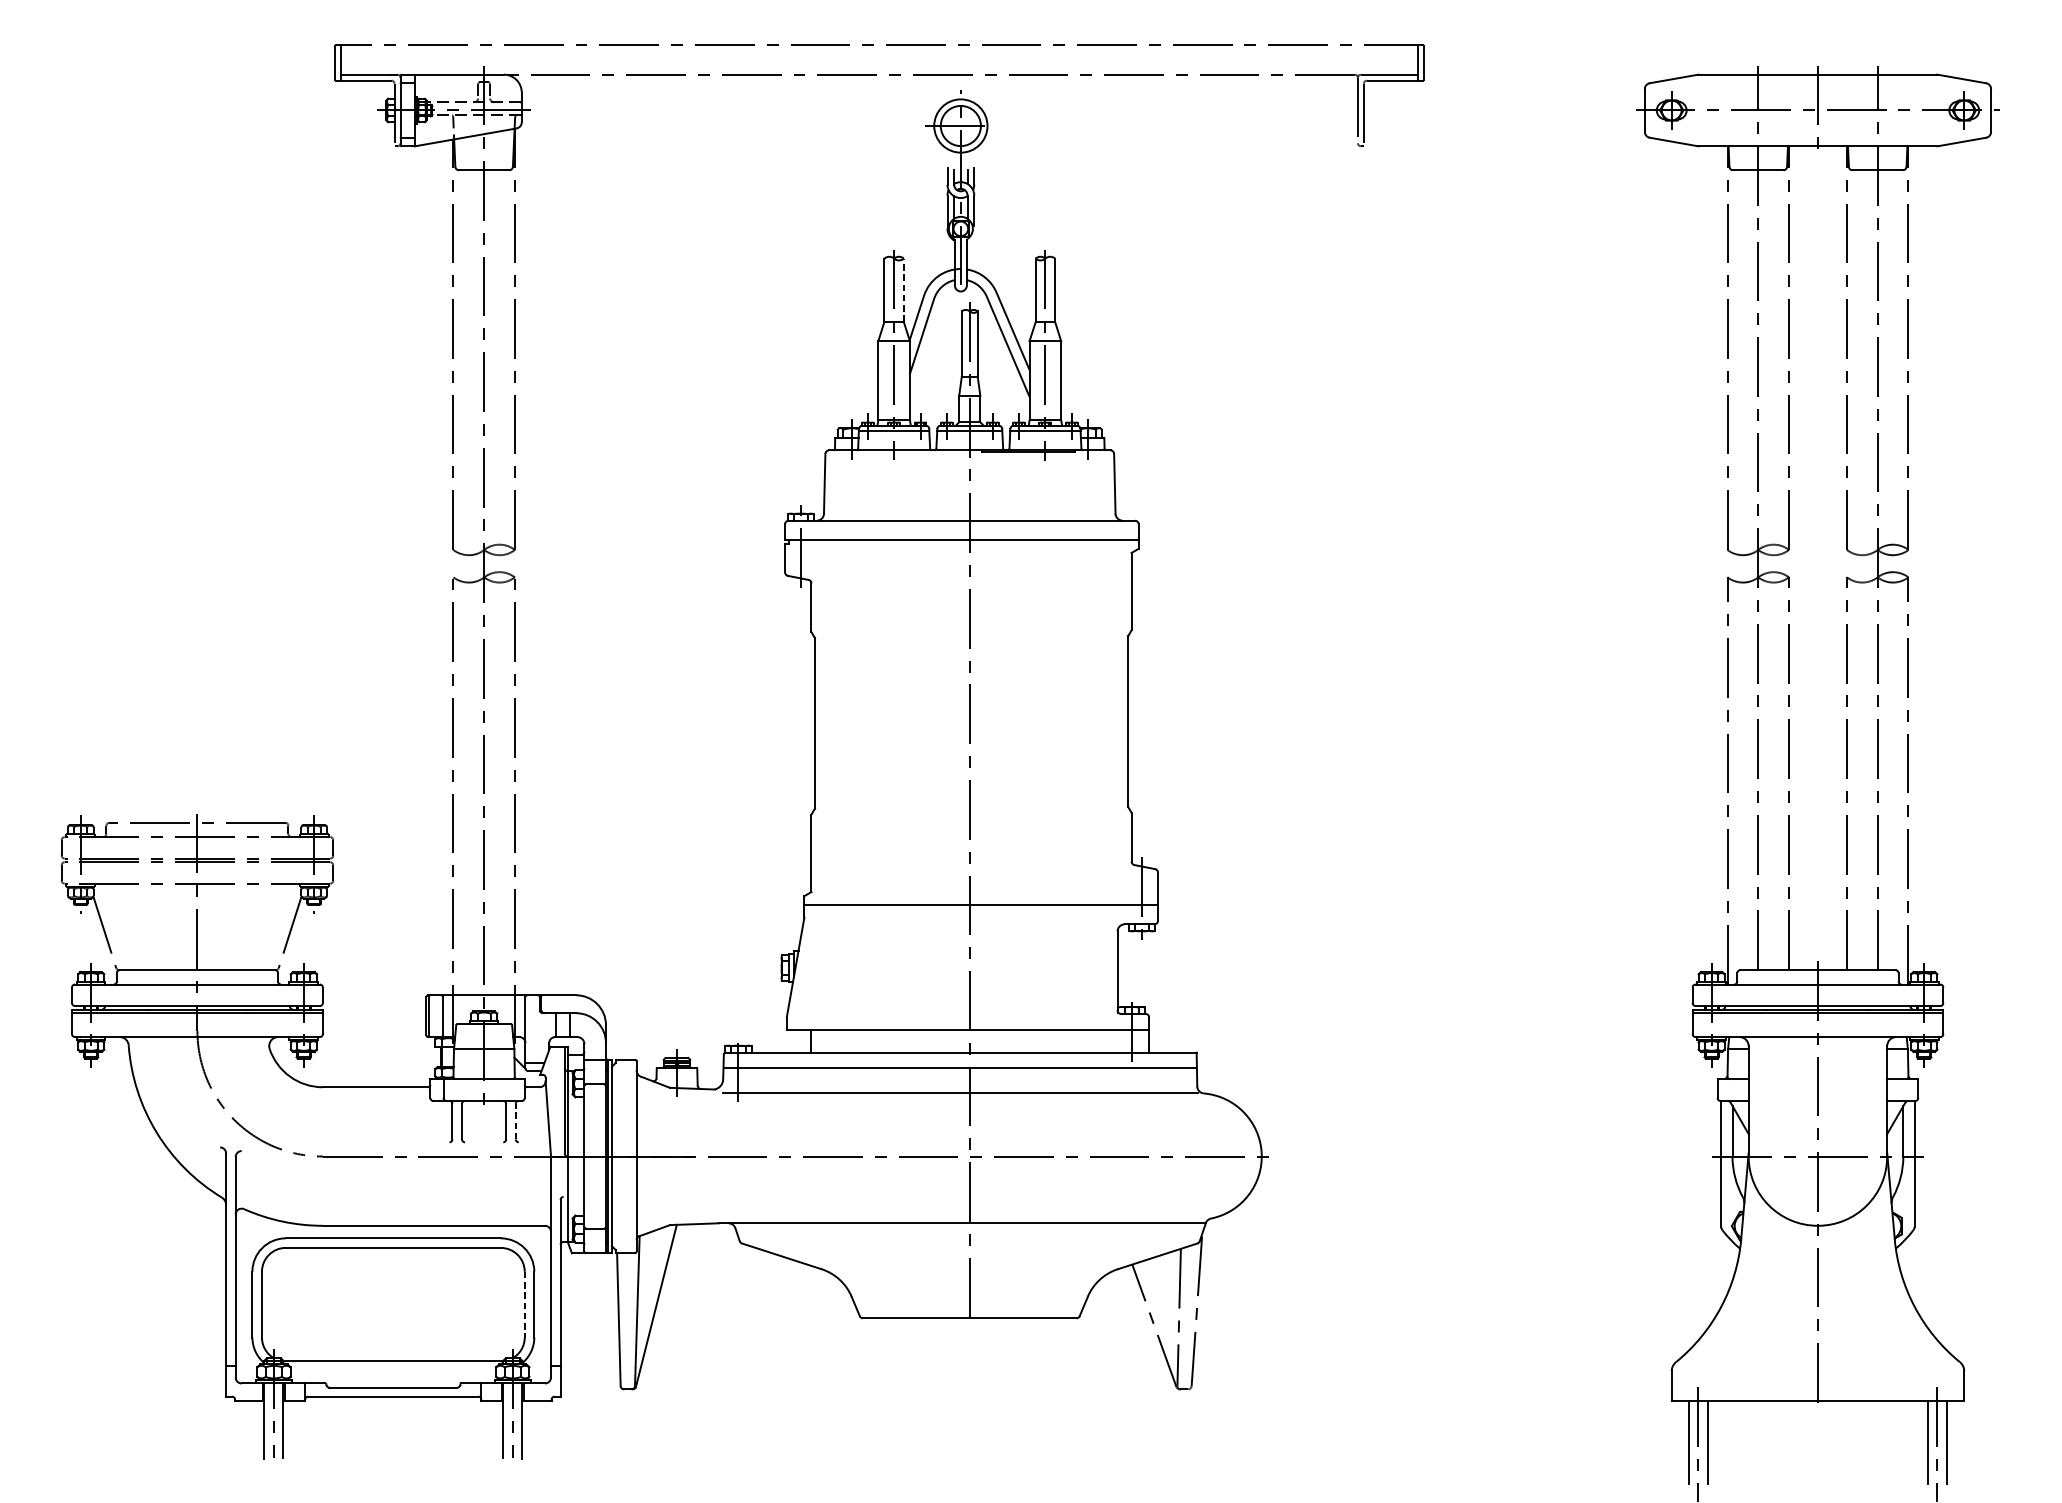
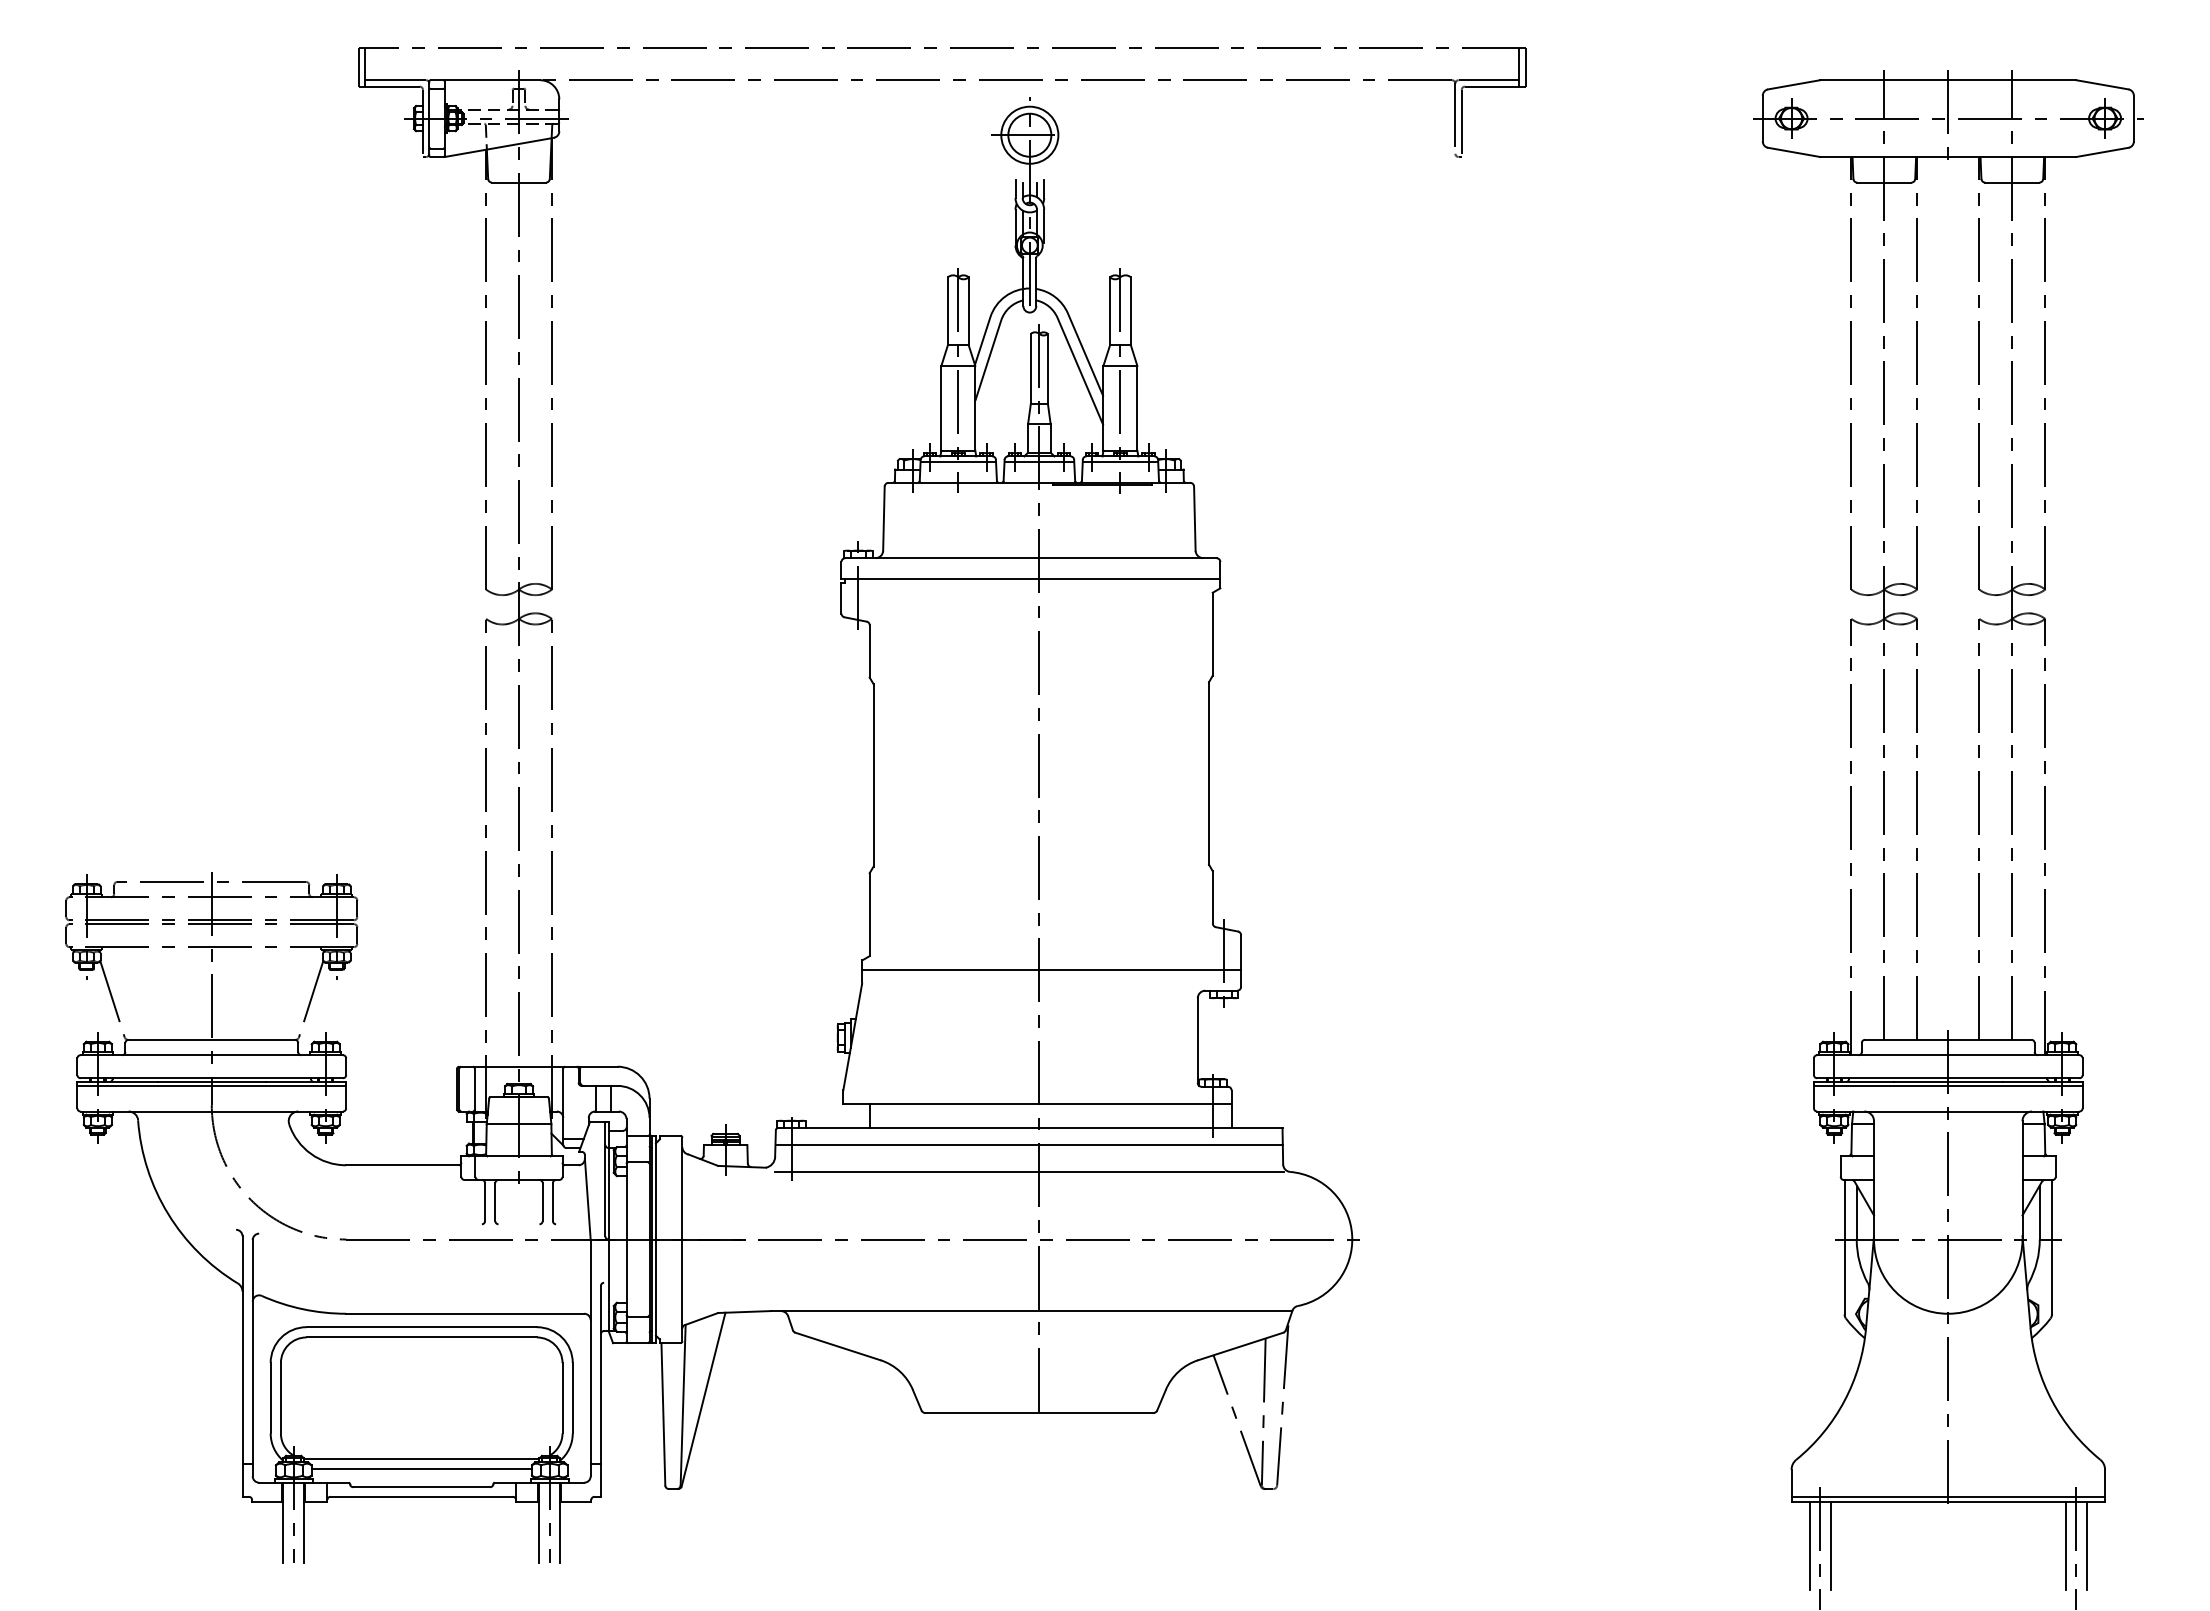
line: (903, 290) -> (968, 311), dashed -> solid
line: (515, 1121) -> (552, 1201), dashed -> solid
line: (524, 1304) -> (562, 1398), dashed -> solid
line: (393, 1371) -> (421, 1469), added
line: (1818, 1396) -> (1948, 1496), added

